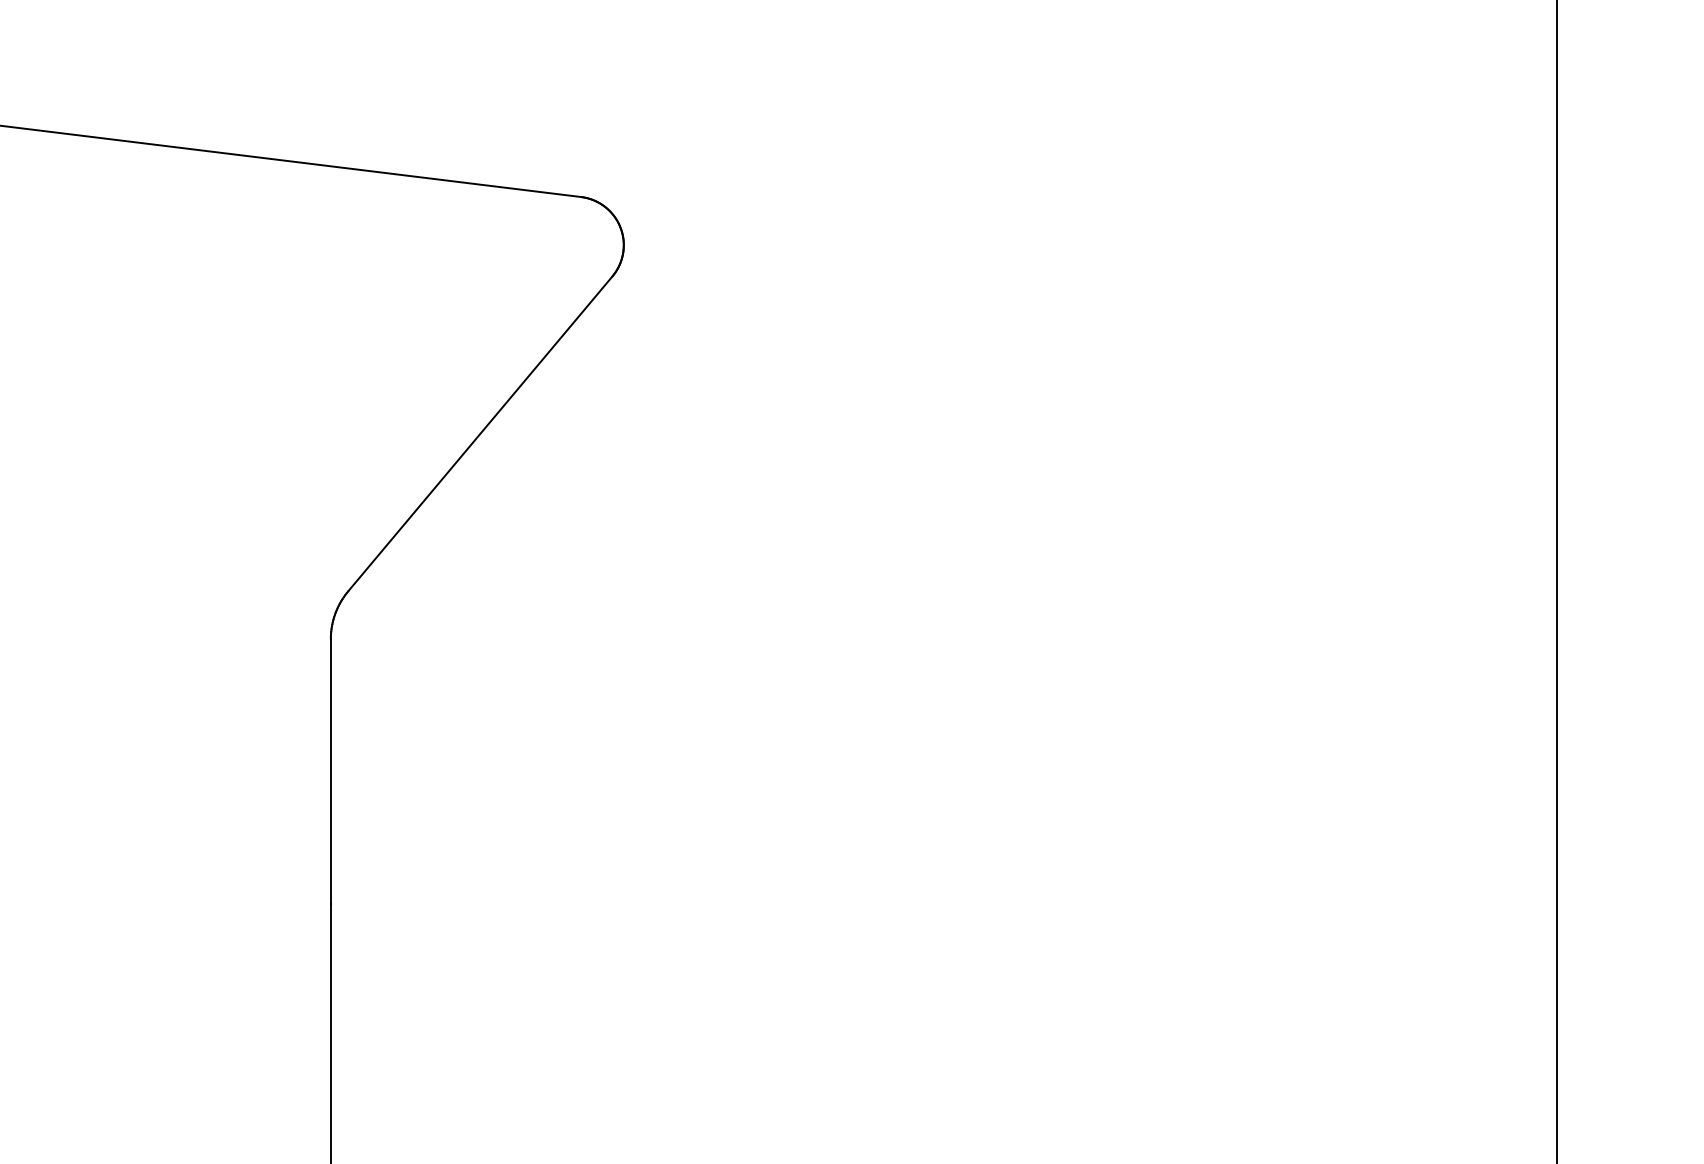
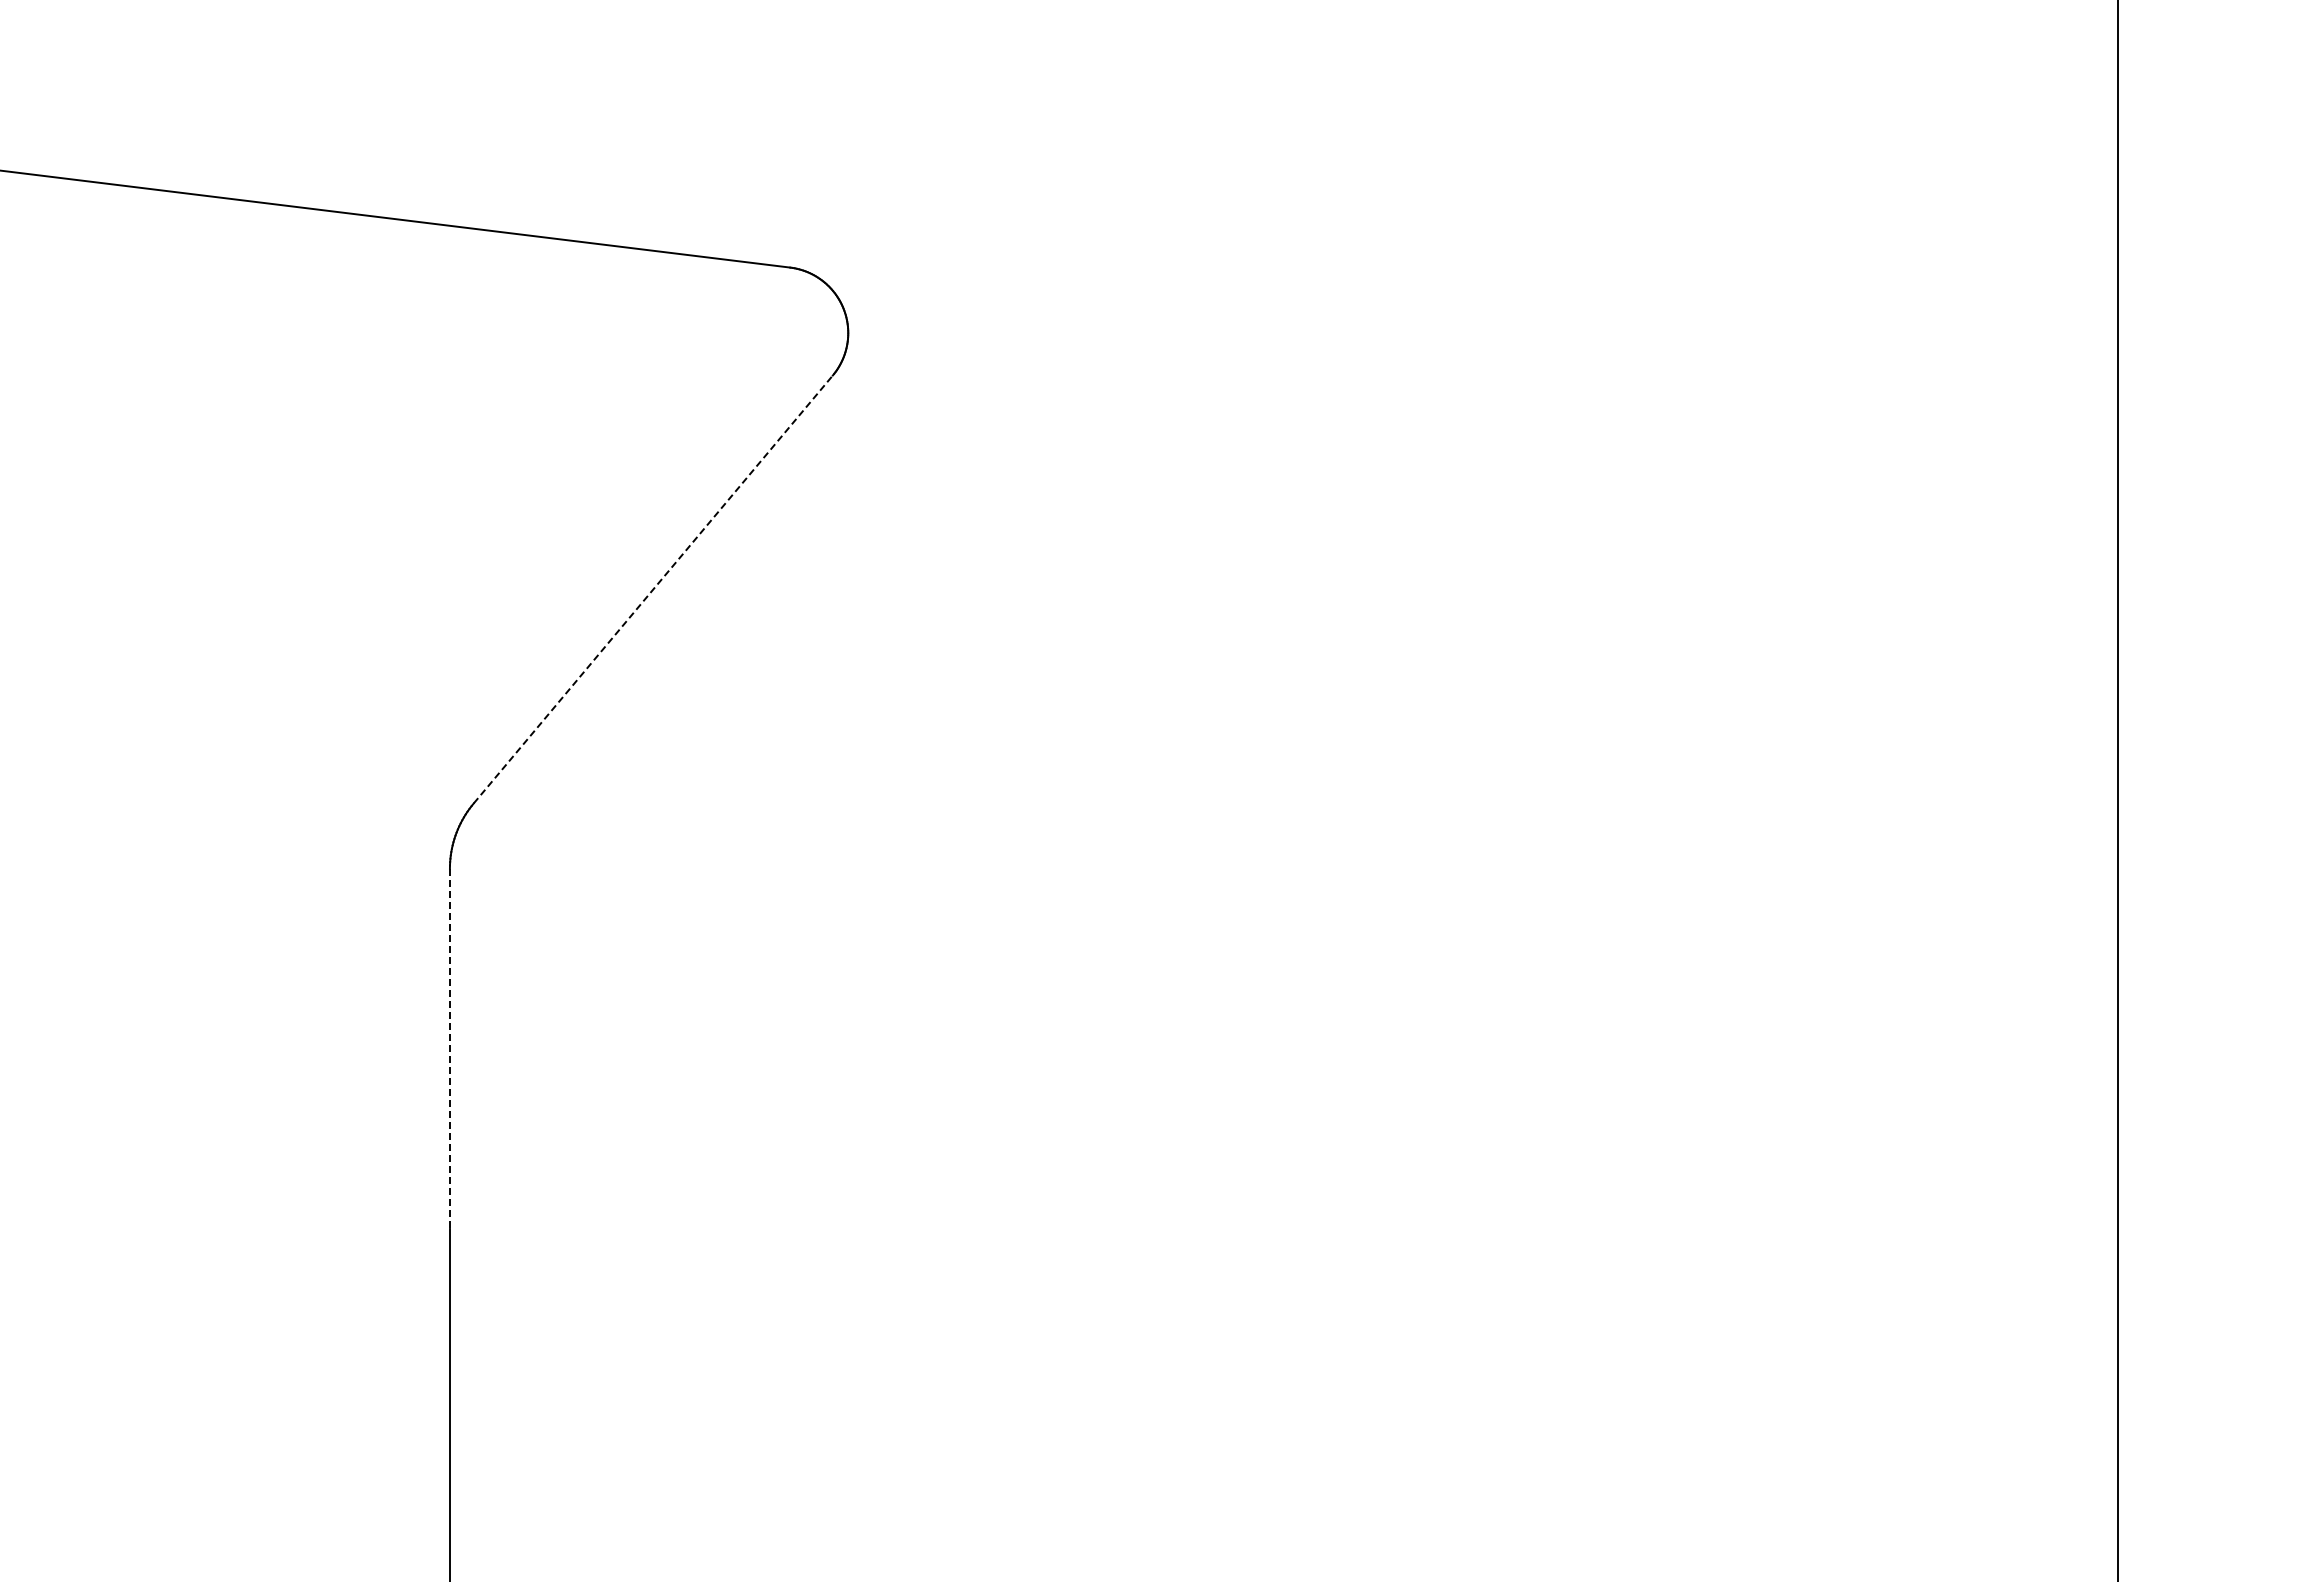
line: (480, 433) -> (653, 589), solid -> dashed
line: (330, 771) -> (449, 1048), solid -> dashed

